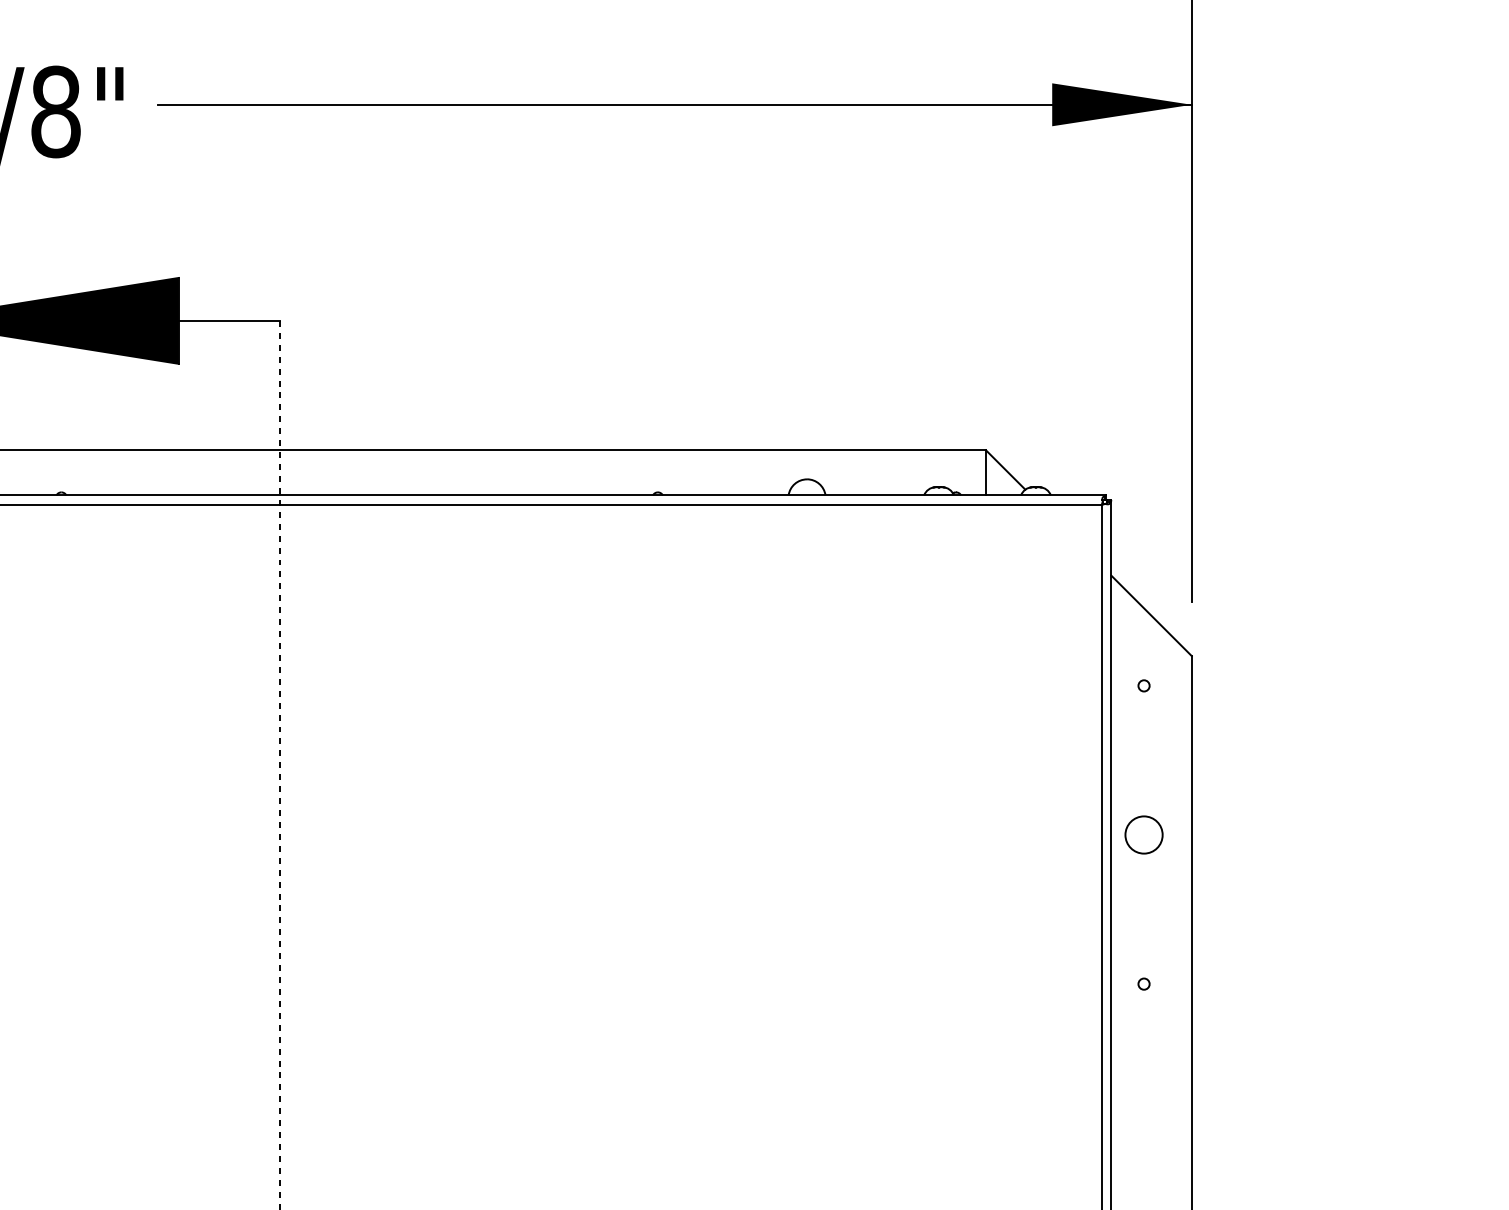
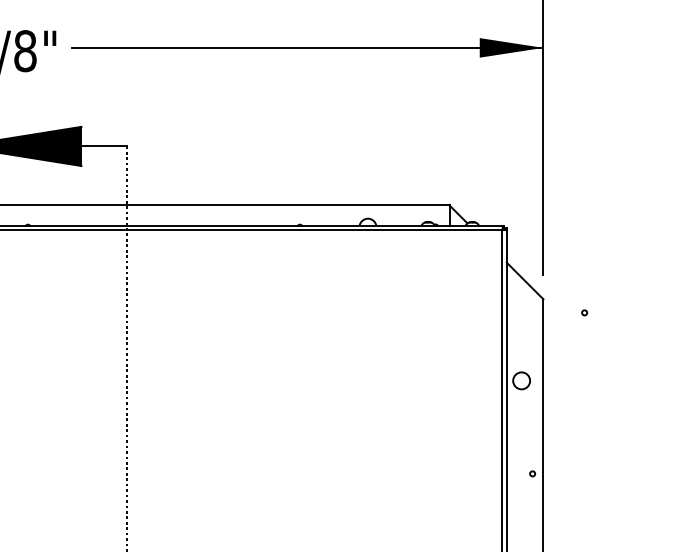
circle: (1143, 685) -> (584, 312), moved
circle: (1143, 983) -> (532, 473), moved

